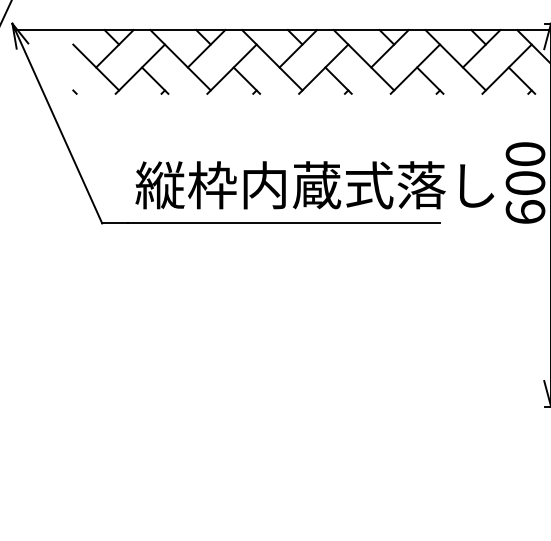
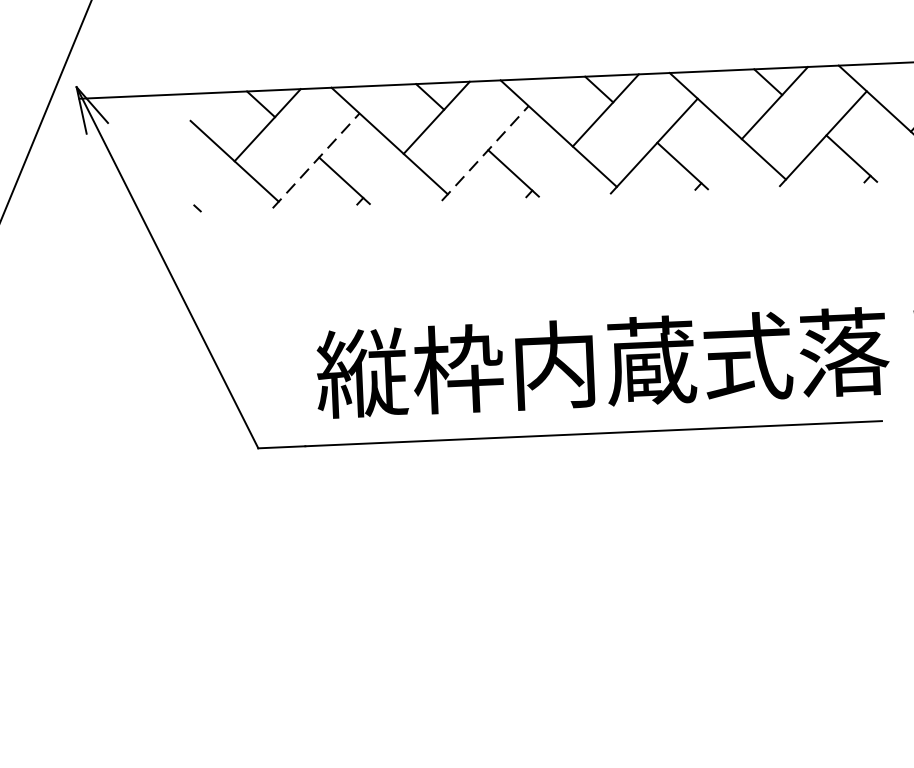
line: (140, 69) -> (316, 161), solid -> dashed
line: (232, 69) -> (486, 153), solid -> dashed

